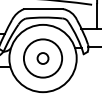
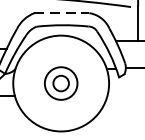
line: (44, 9) -> (63, 13), solid -> dashed
circle: (42, 58) -> (60, 83), size x0.6

